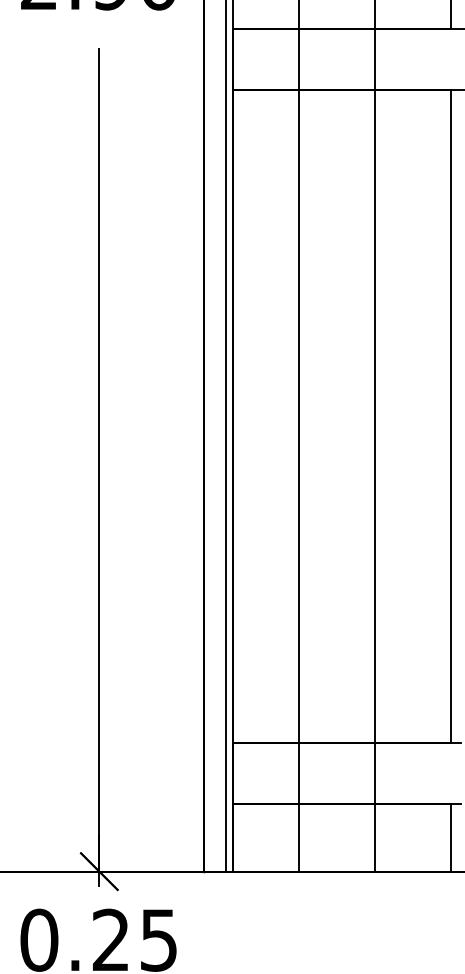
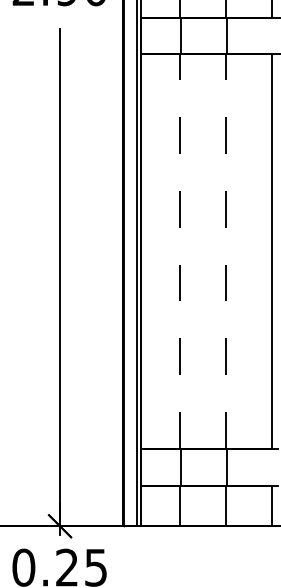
line: (298, 416) -> (180, 251), solid -> dashed
line: (374, 416) -> (226, 251), solid -> dashed

